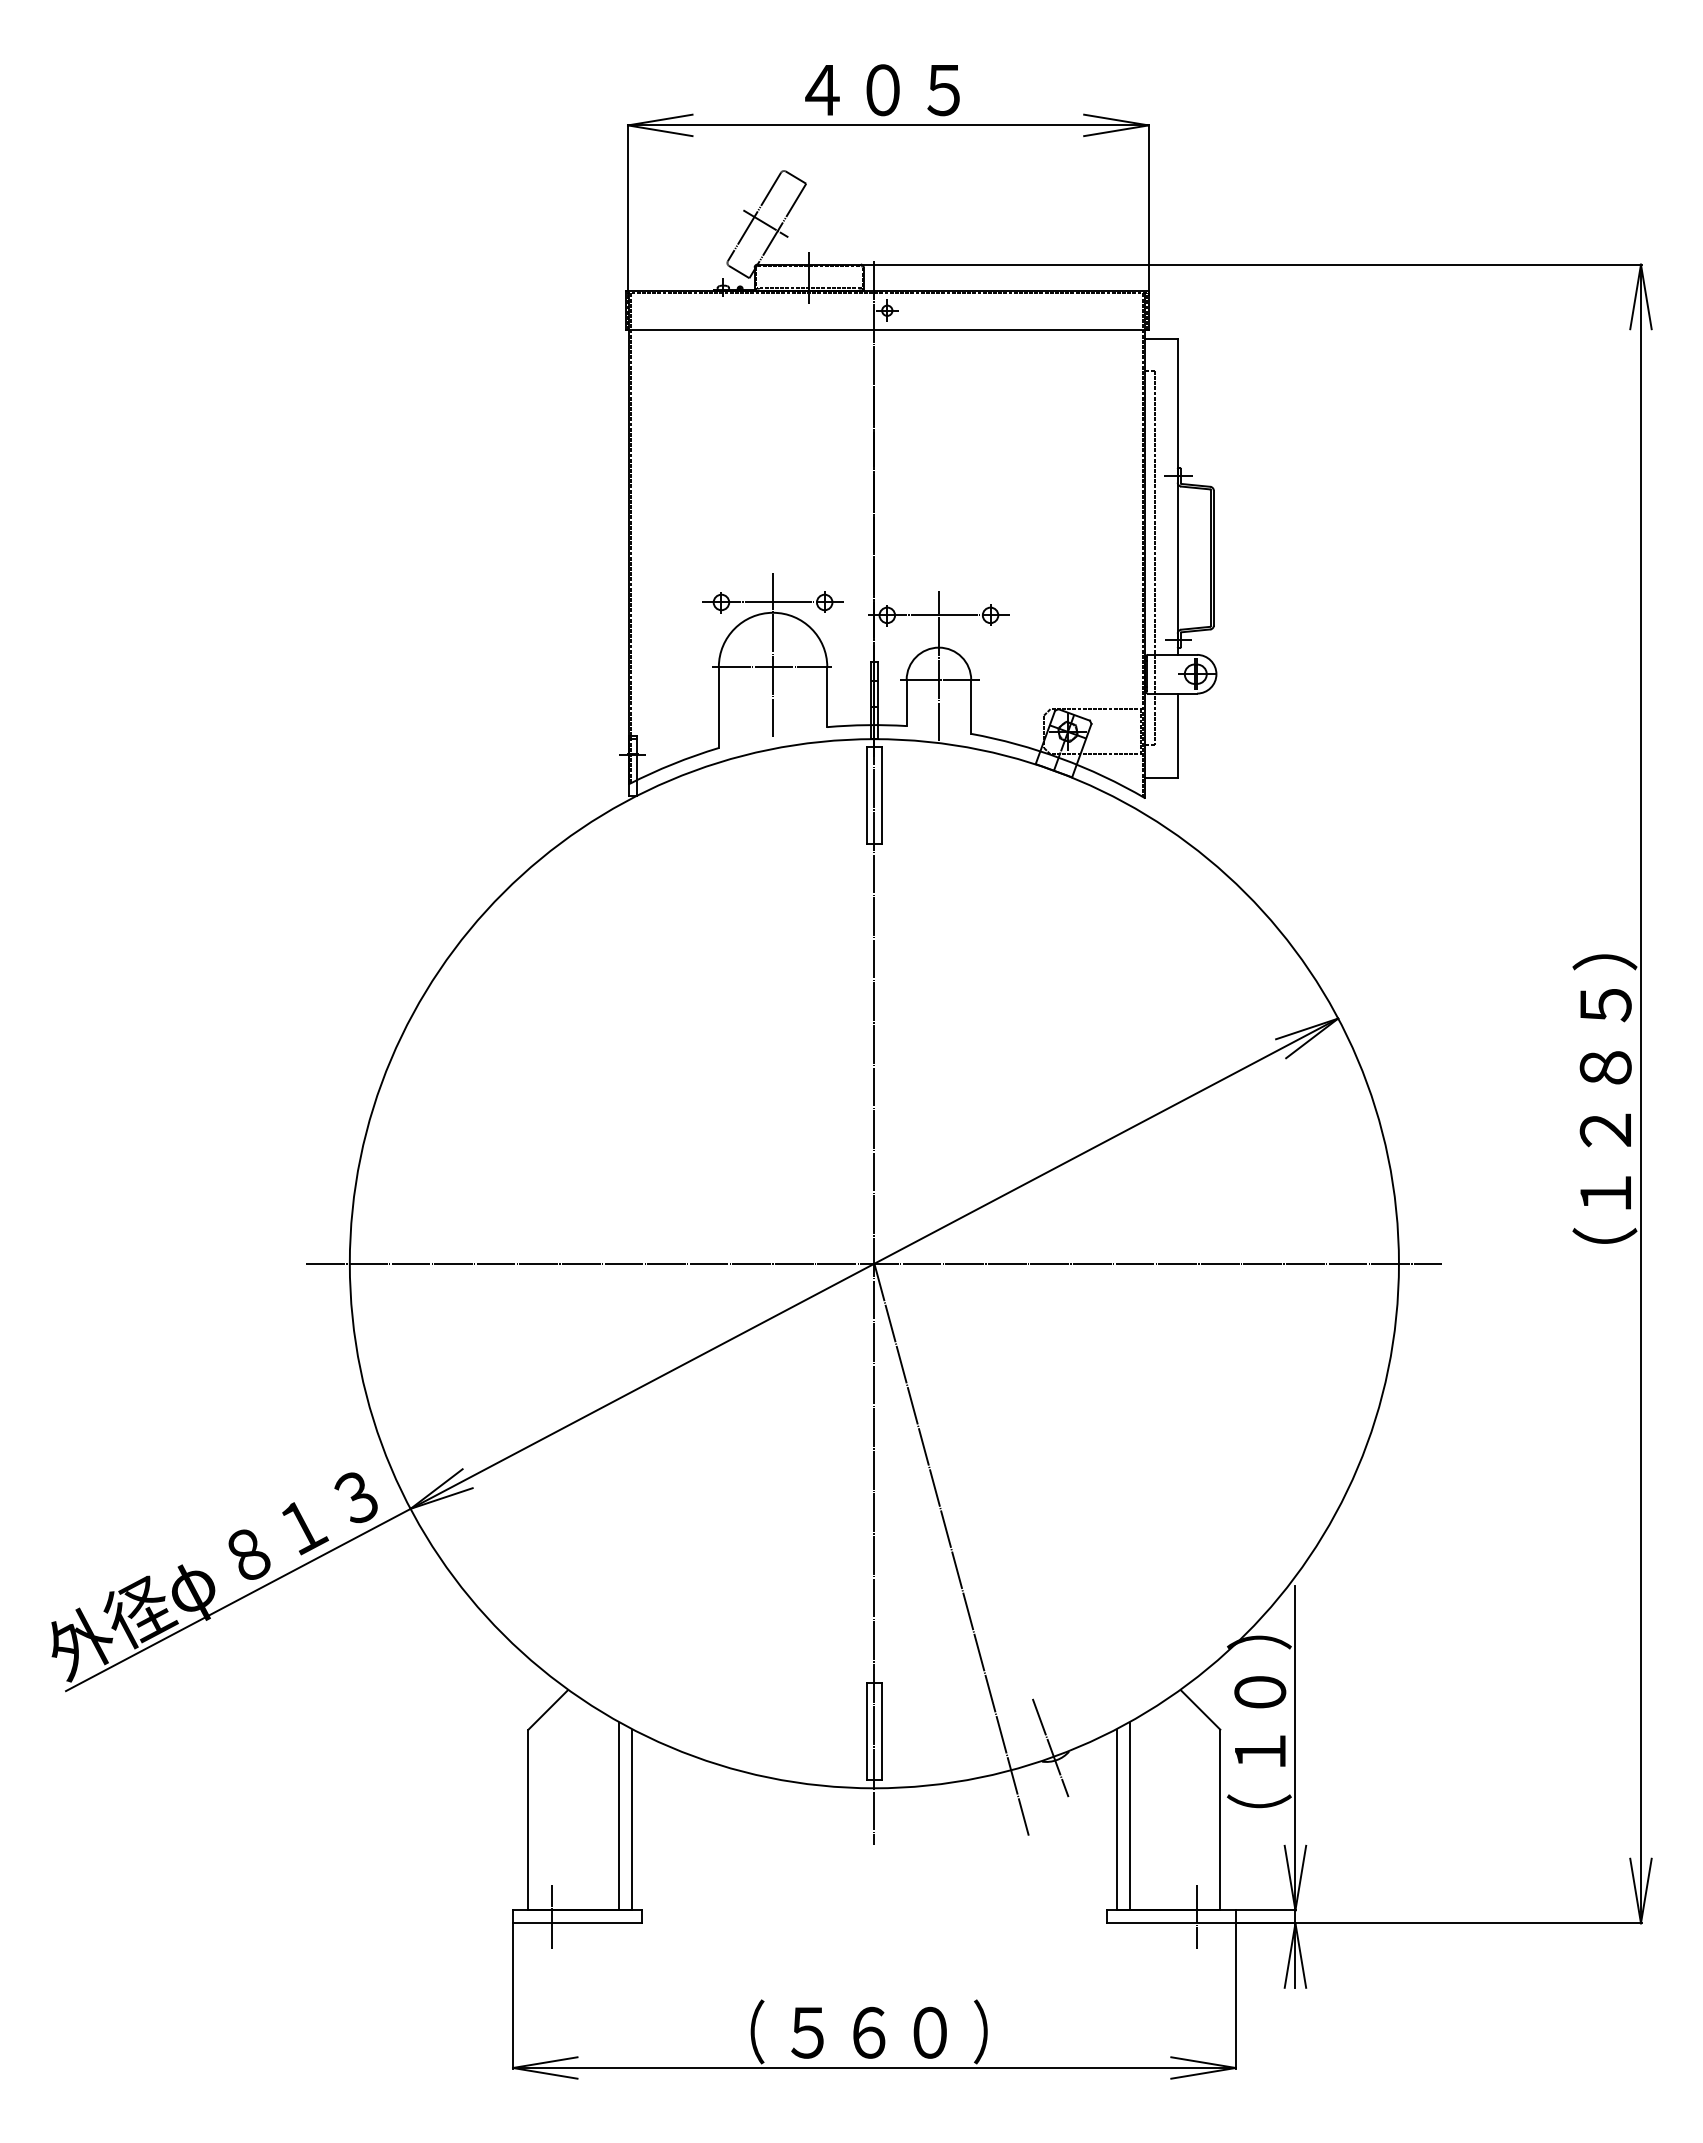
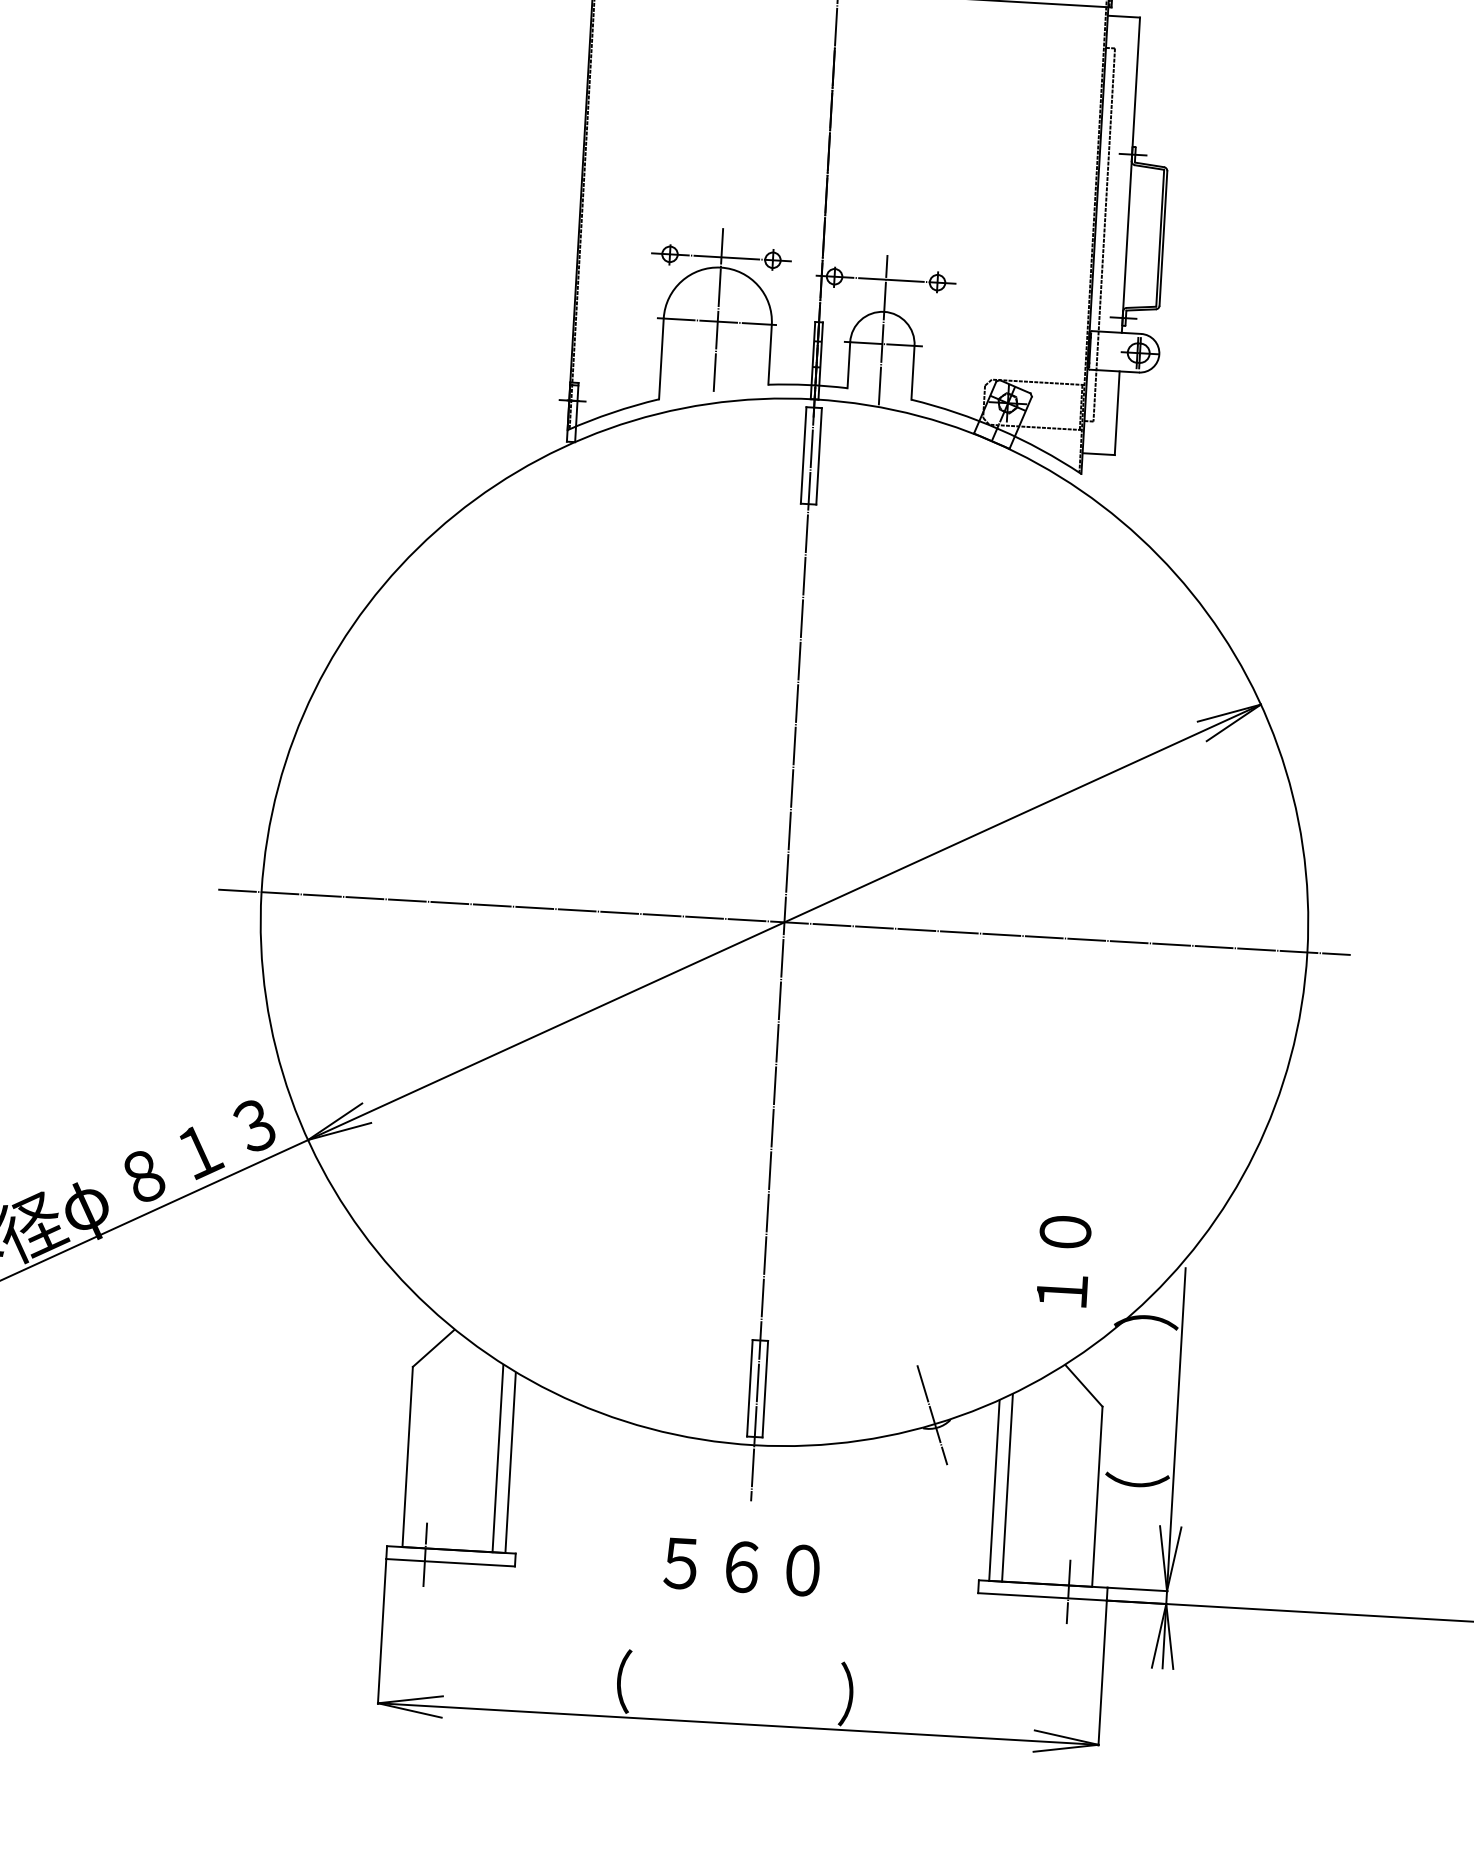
line: (951, 1549) -> (844, 1211), removed
text: (1260, 1721) -> (1064, 1261), moved
text: (868, 2032) -> (741, 1566), moved

